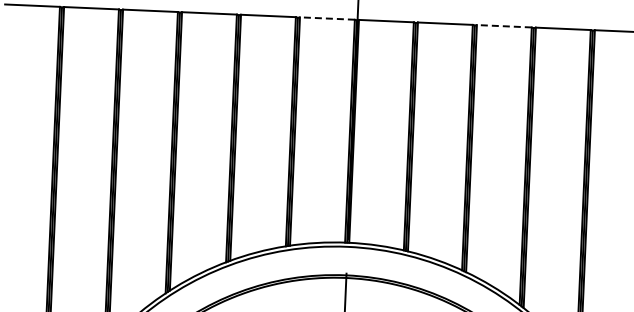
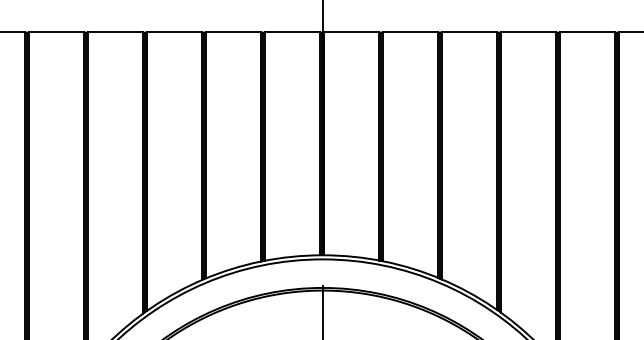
line: (327, 18) -> (292, 32), dashed -> solid
line: (504, 26) -> (469, 32), dashed -> solid

